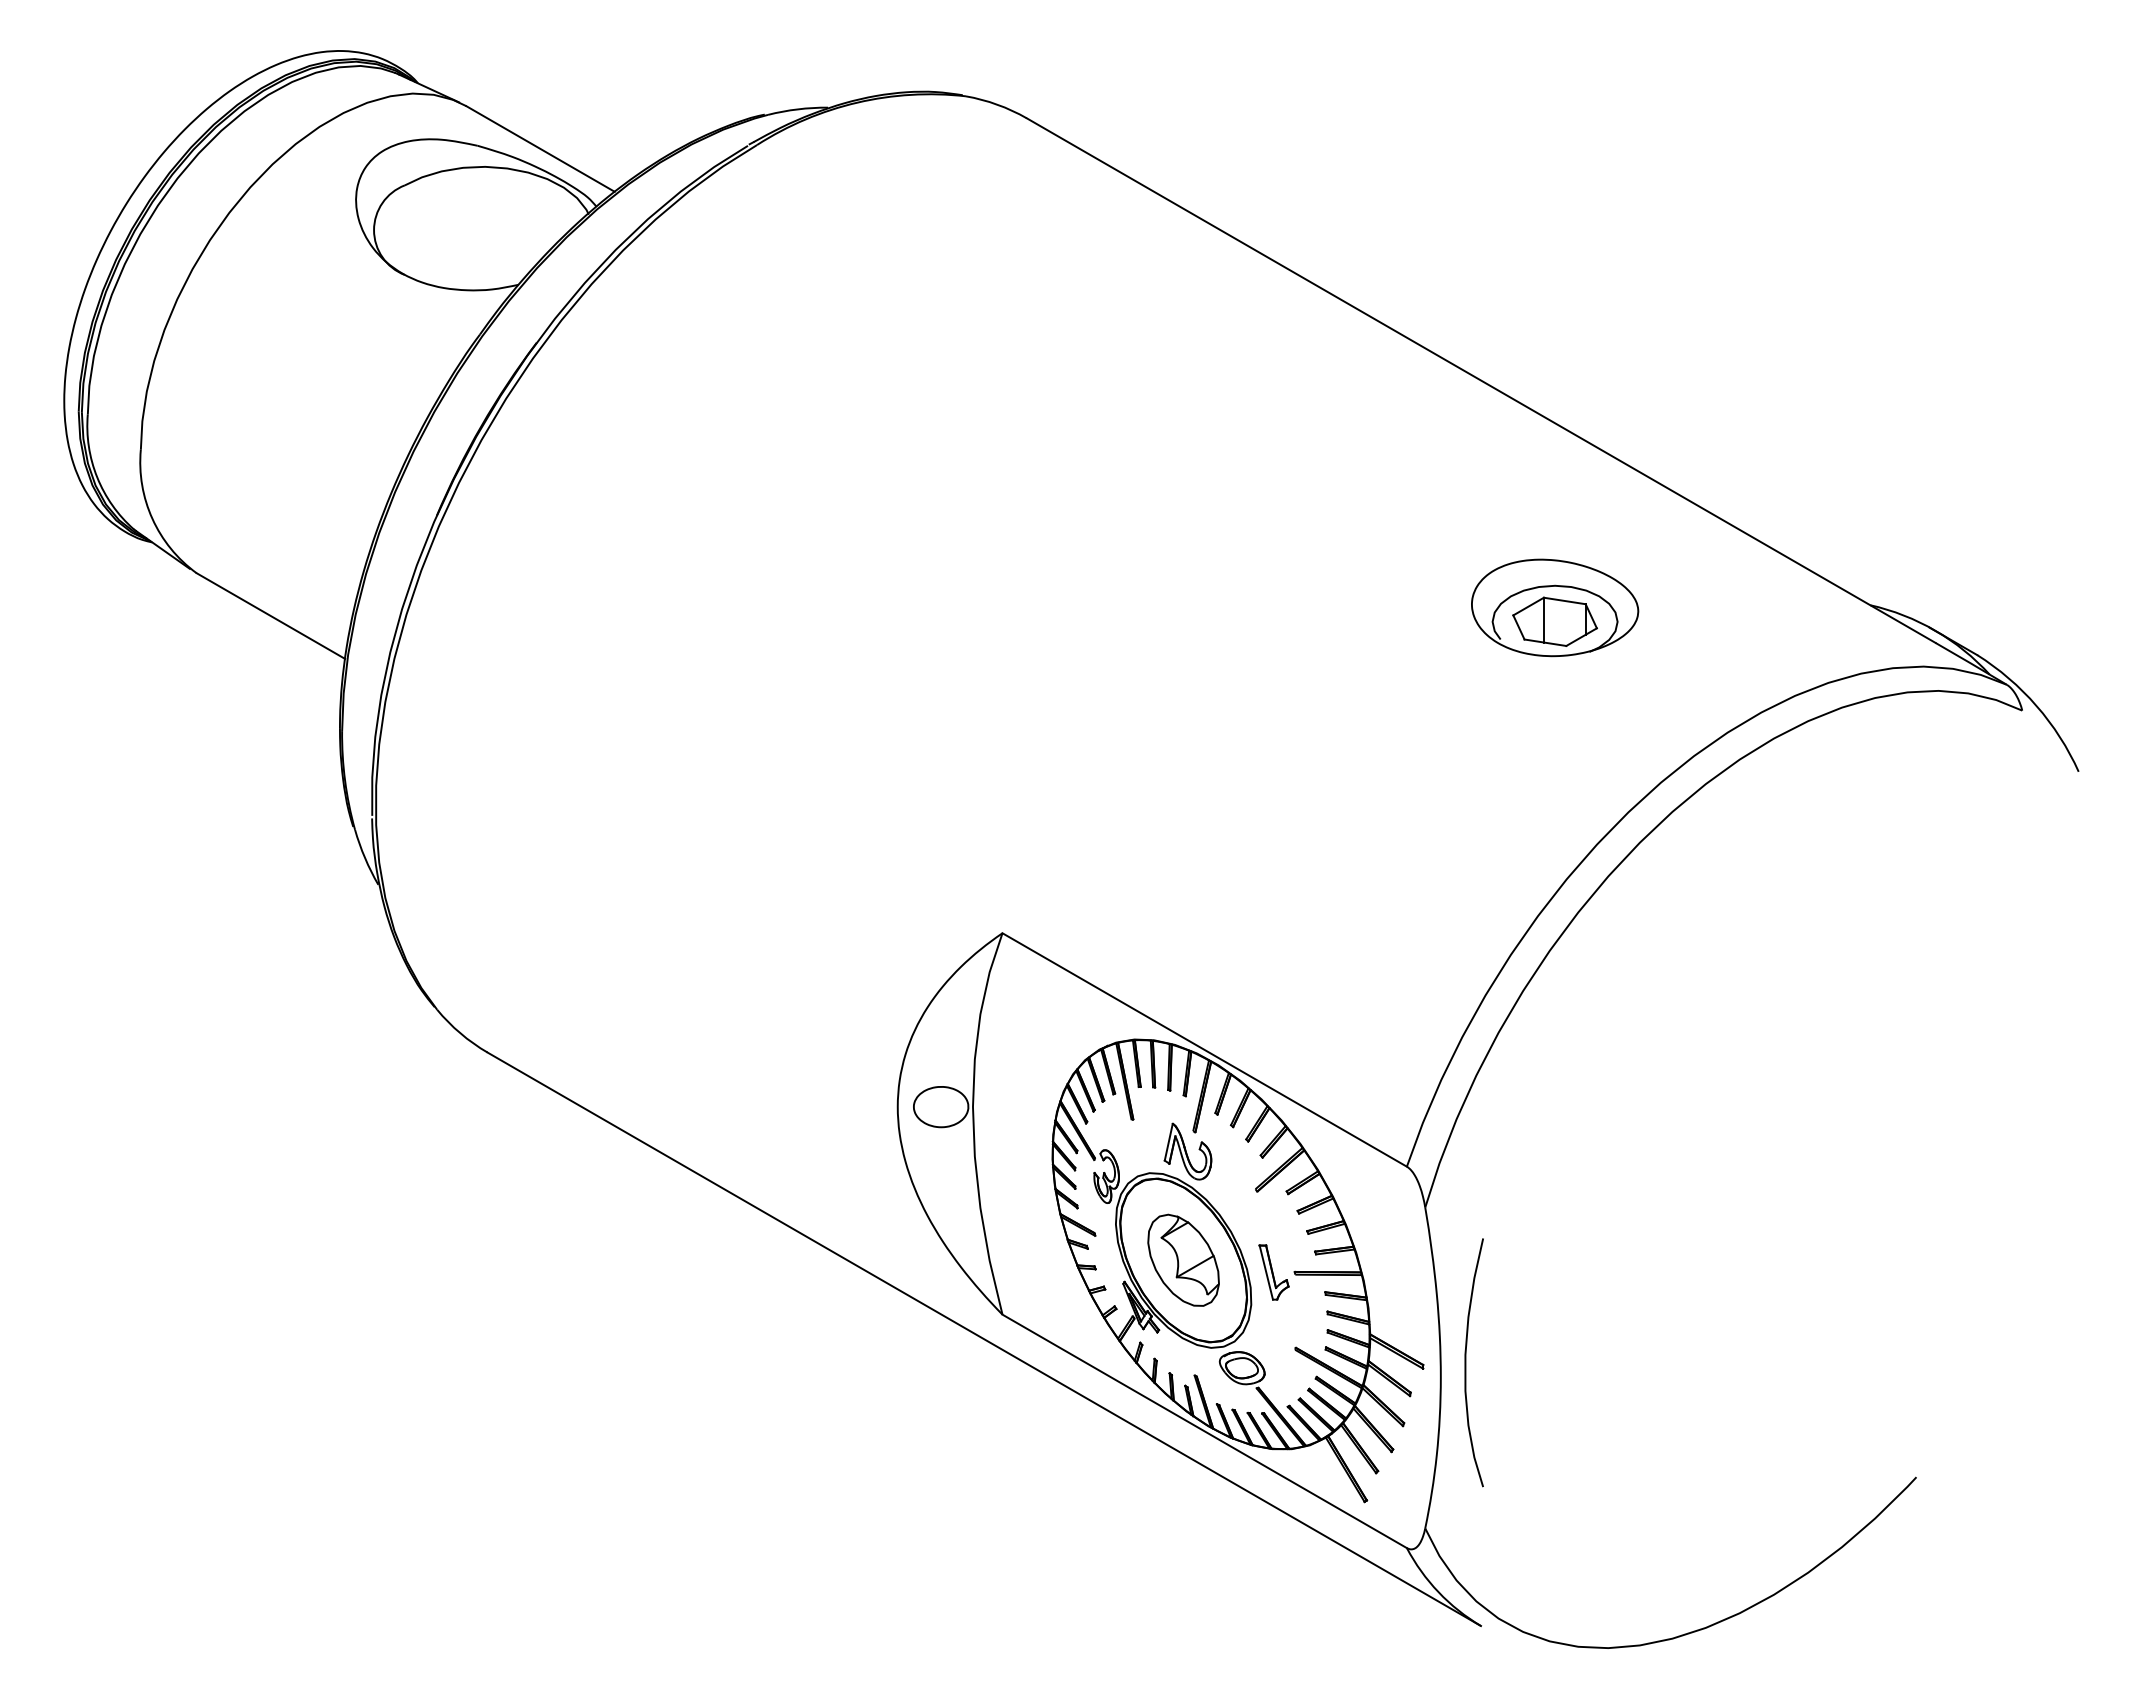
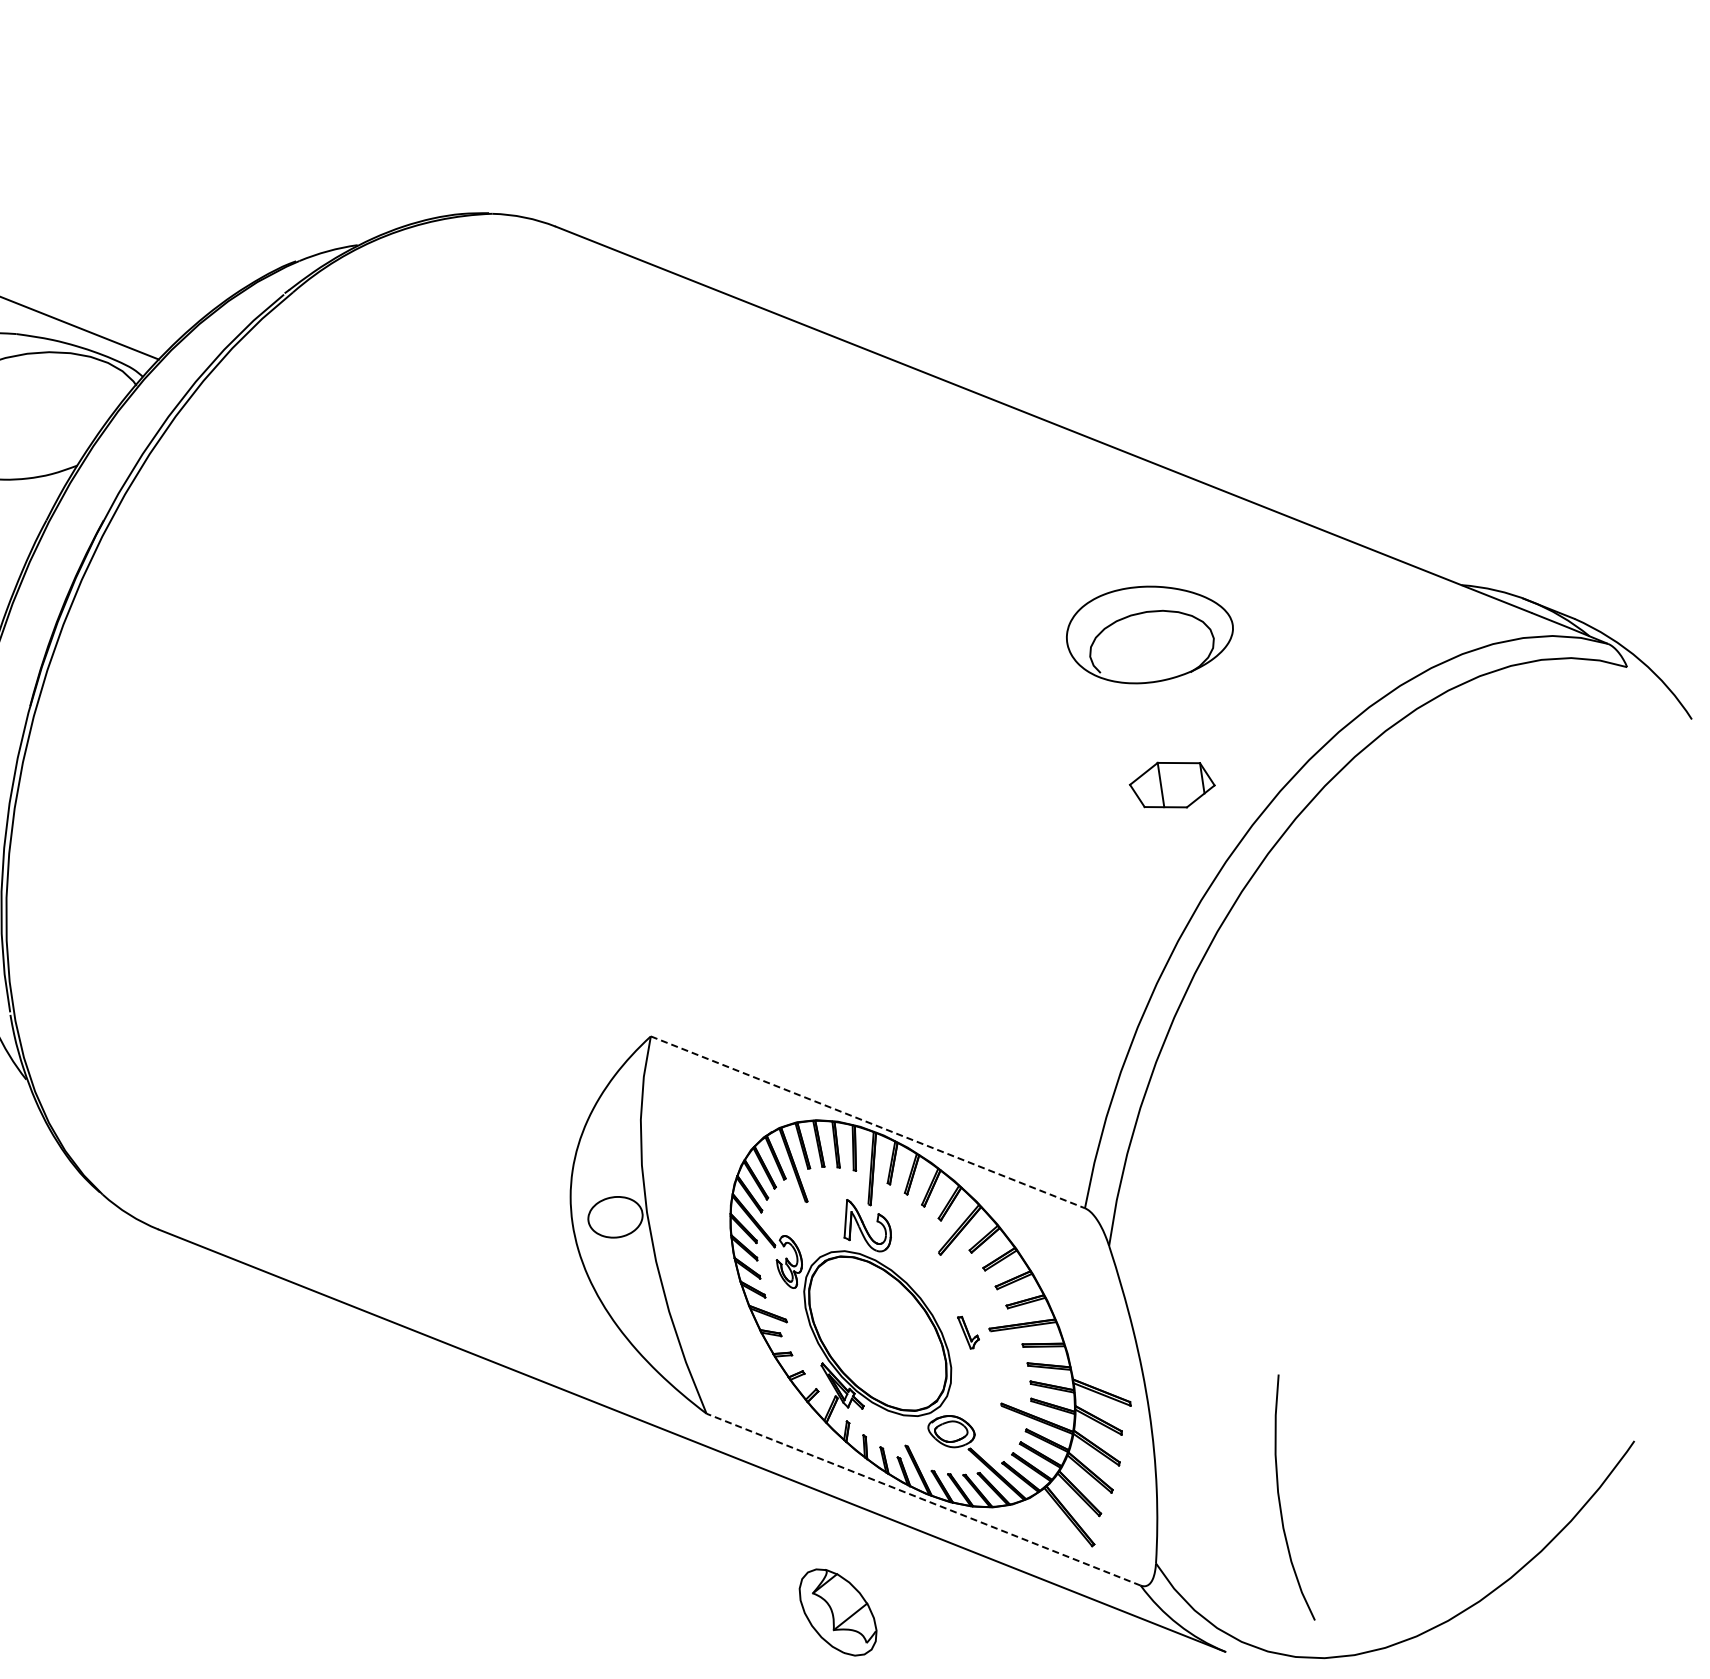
part: (1554, 621) -> (1171, 784), moved
line: (1205, 1050) -> (868, 1122), solid -> dashed
part: (1183, 1259) -> (837, 1611), moved
part: (1273, 1272) -> (968, 1332), size x0.6
curve: (1466, 1362) -> (1280, 1499), moved
line: (1204, 1431) -> (923, 1499), solid -> dashed

